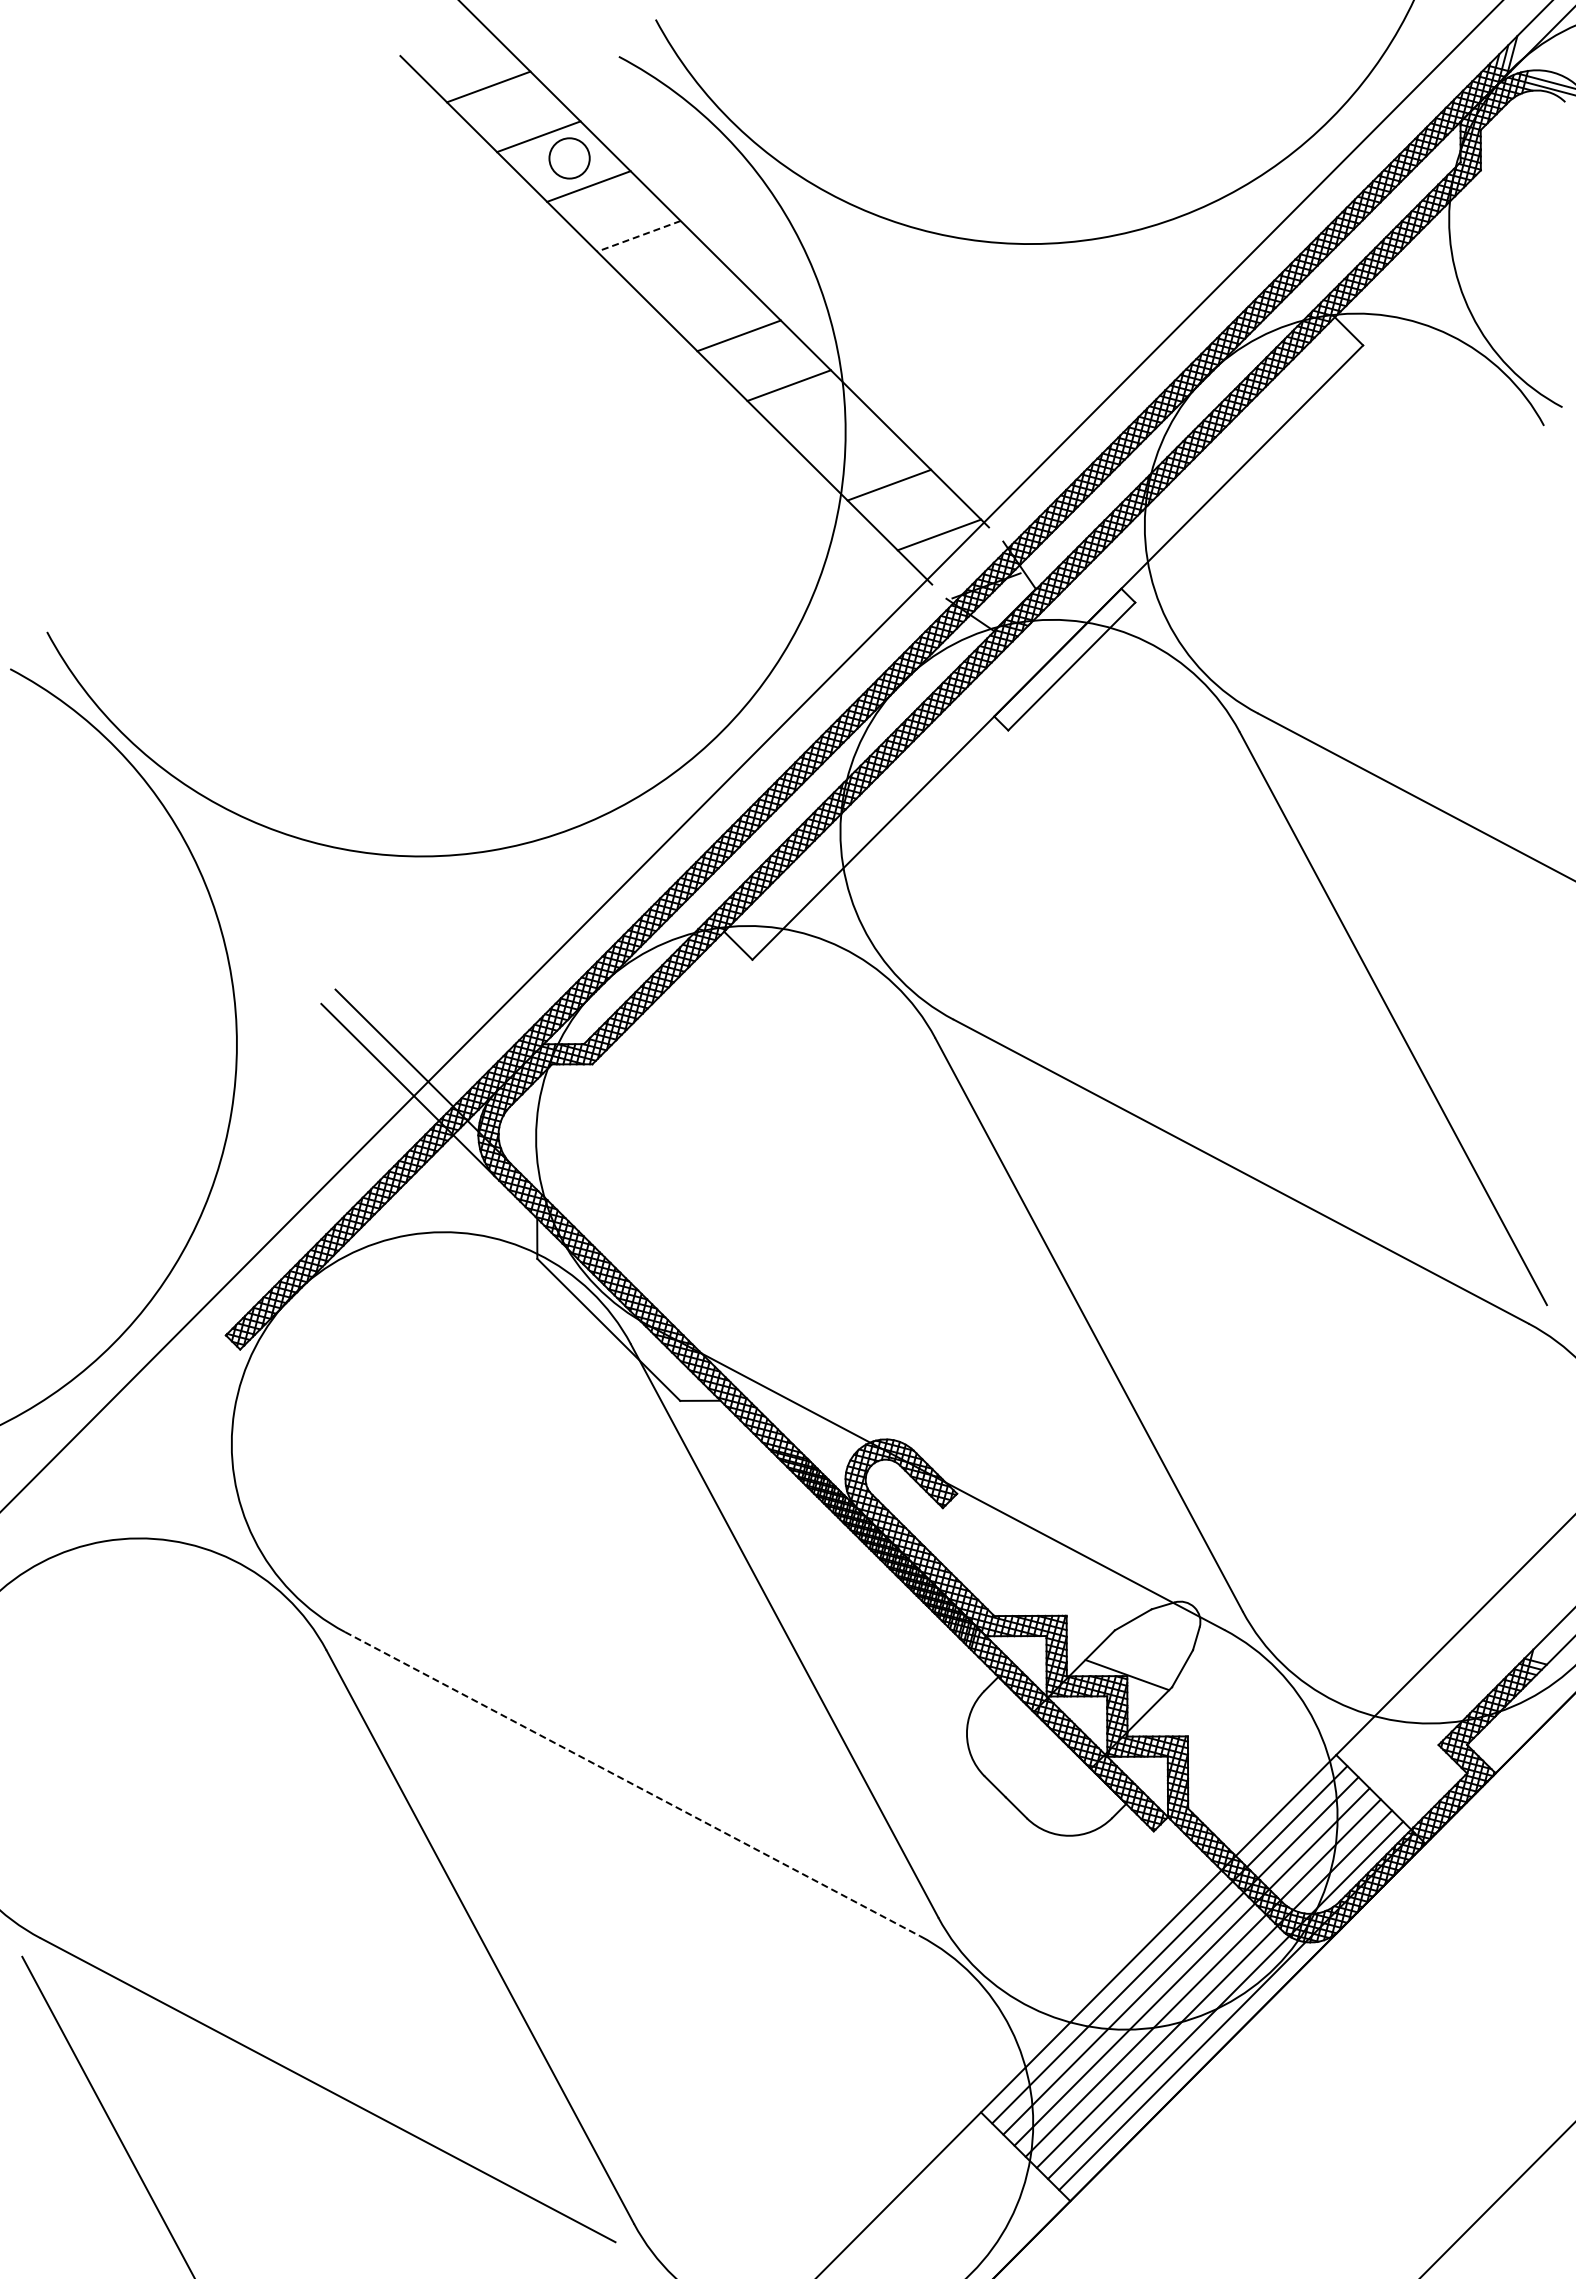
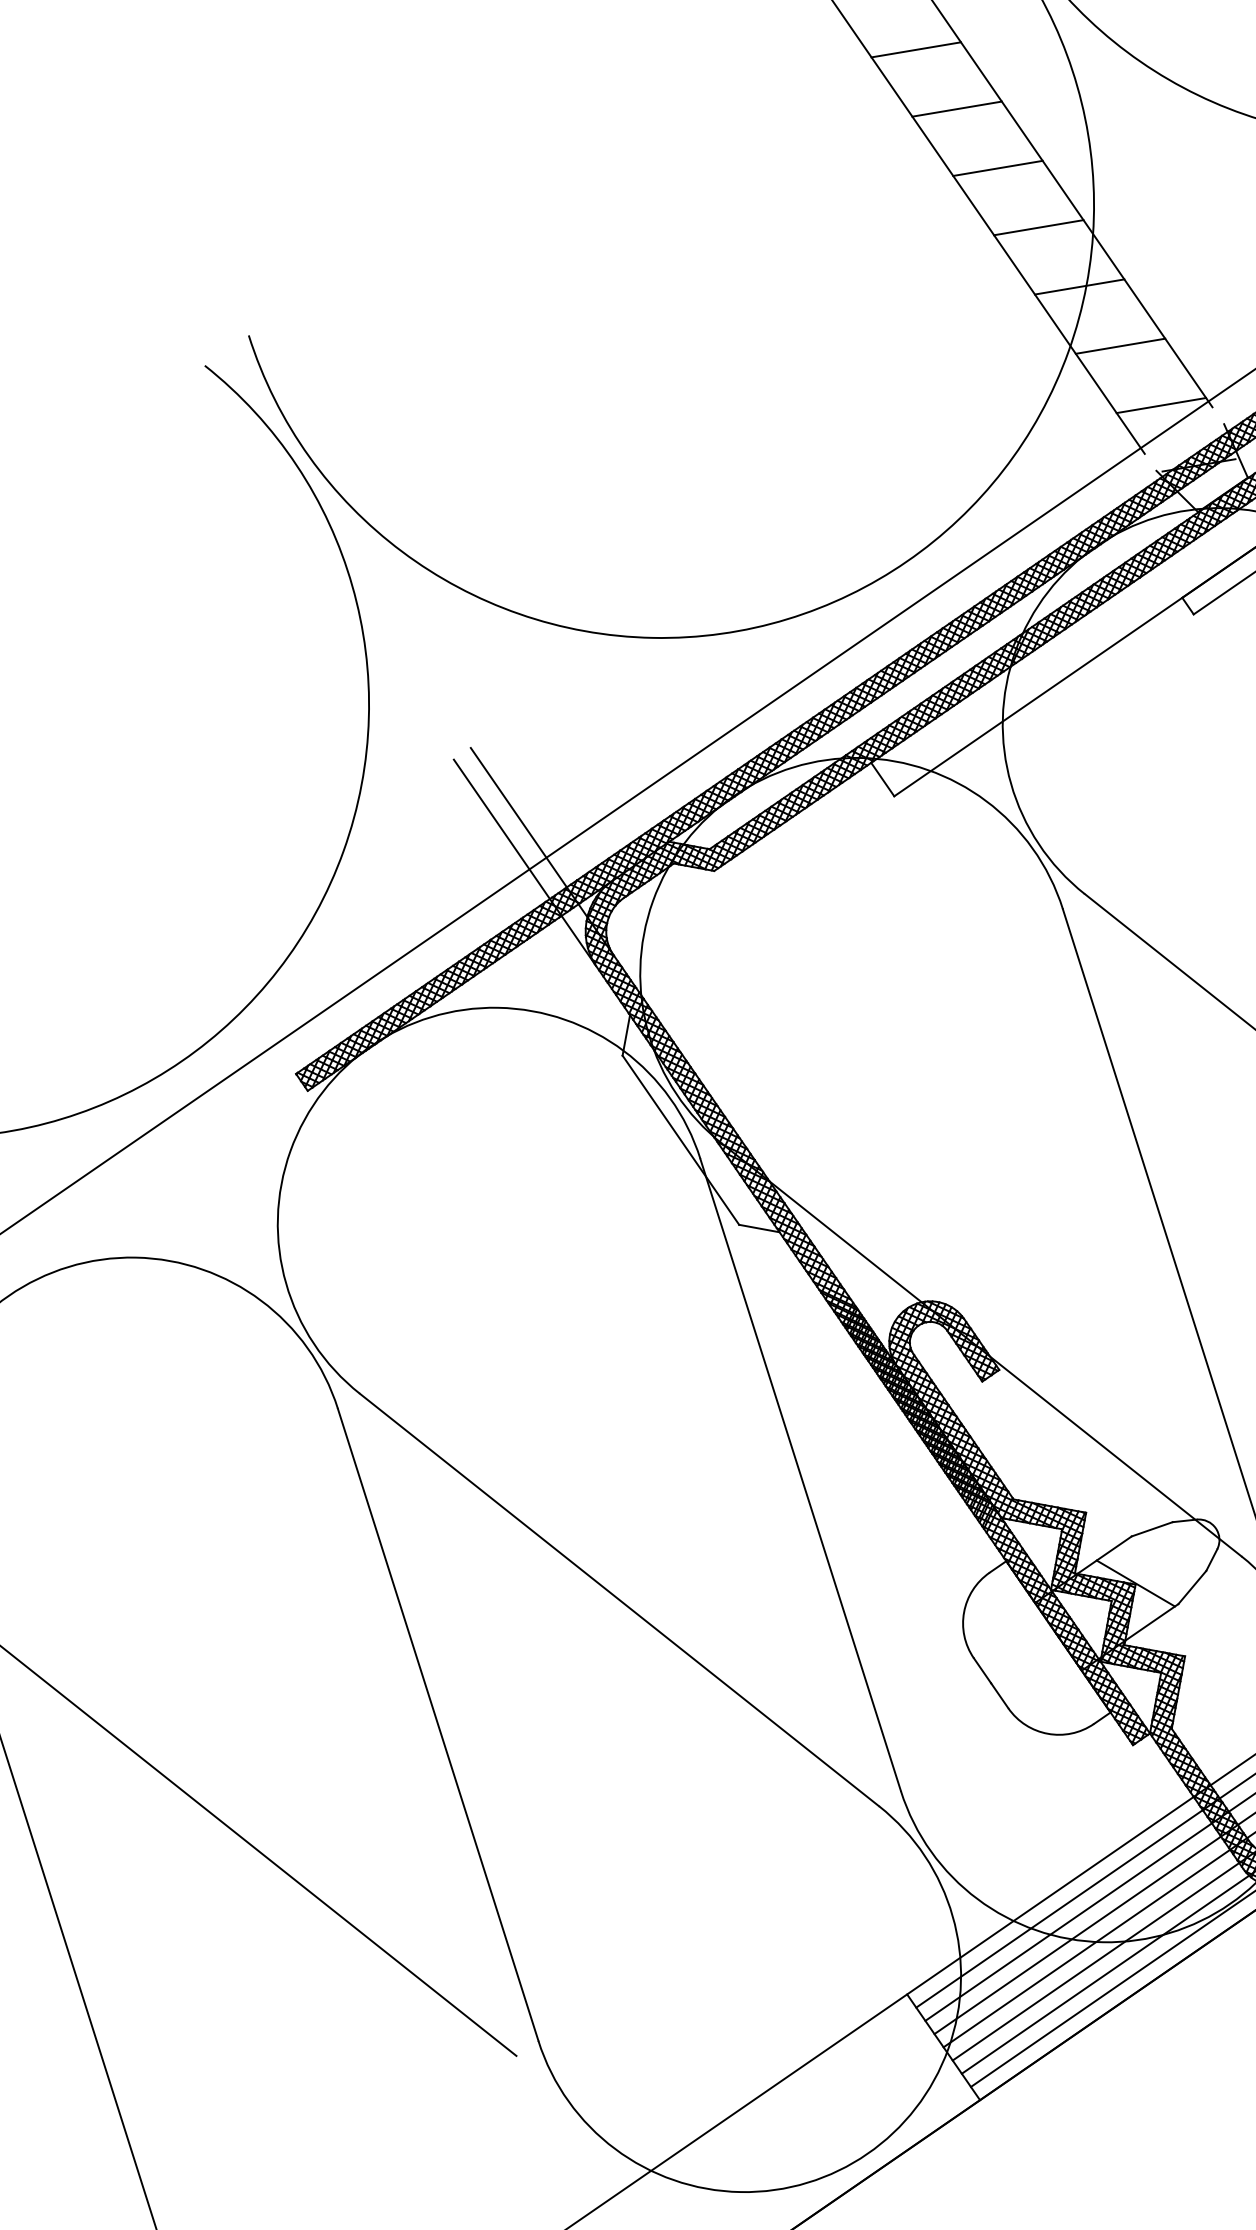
line: (638, 236) -> (915, 49), dashed -> solid
line: (688, 285) -> (956, 108), added
line: (839, 435) -> (1079, 287), added
line: (632, 1784) -> (619, 1600), dashed -> solid

